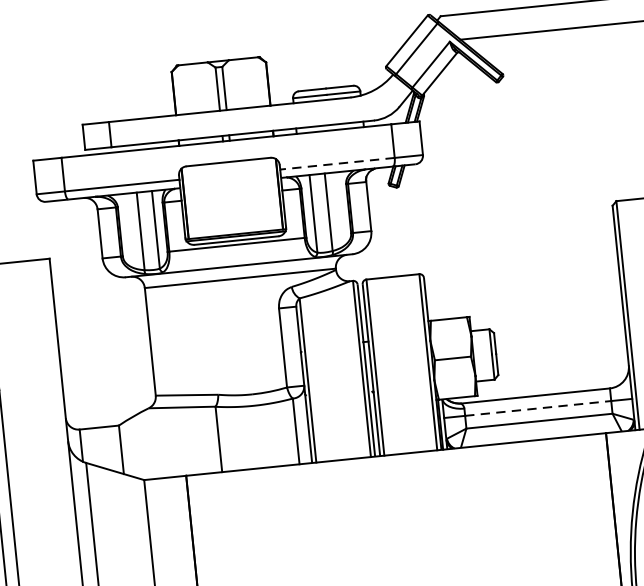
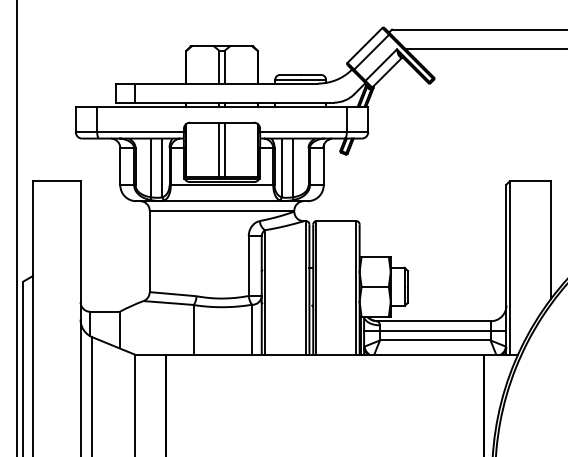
line: (337, 164) -> (303, 132), dashed -> solid
line: (228, 197) -> (219, 149), added
line: (235, 197) -> (224, 149), added
line: (538, 407) -> (435, 330), dashed -> solid

